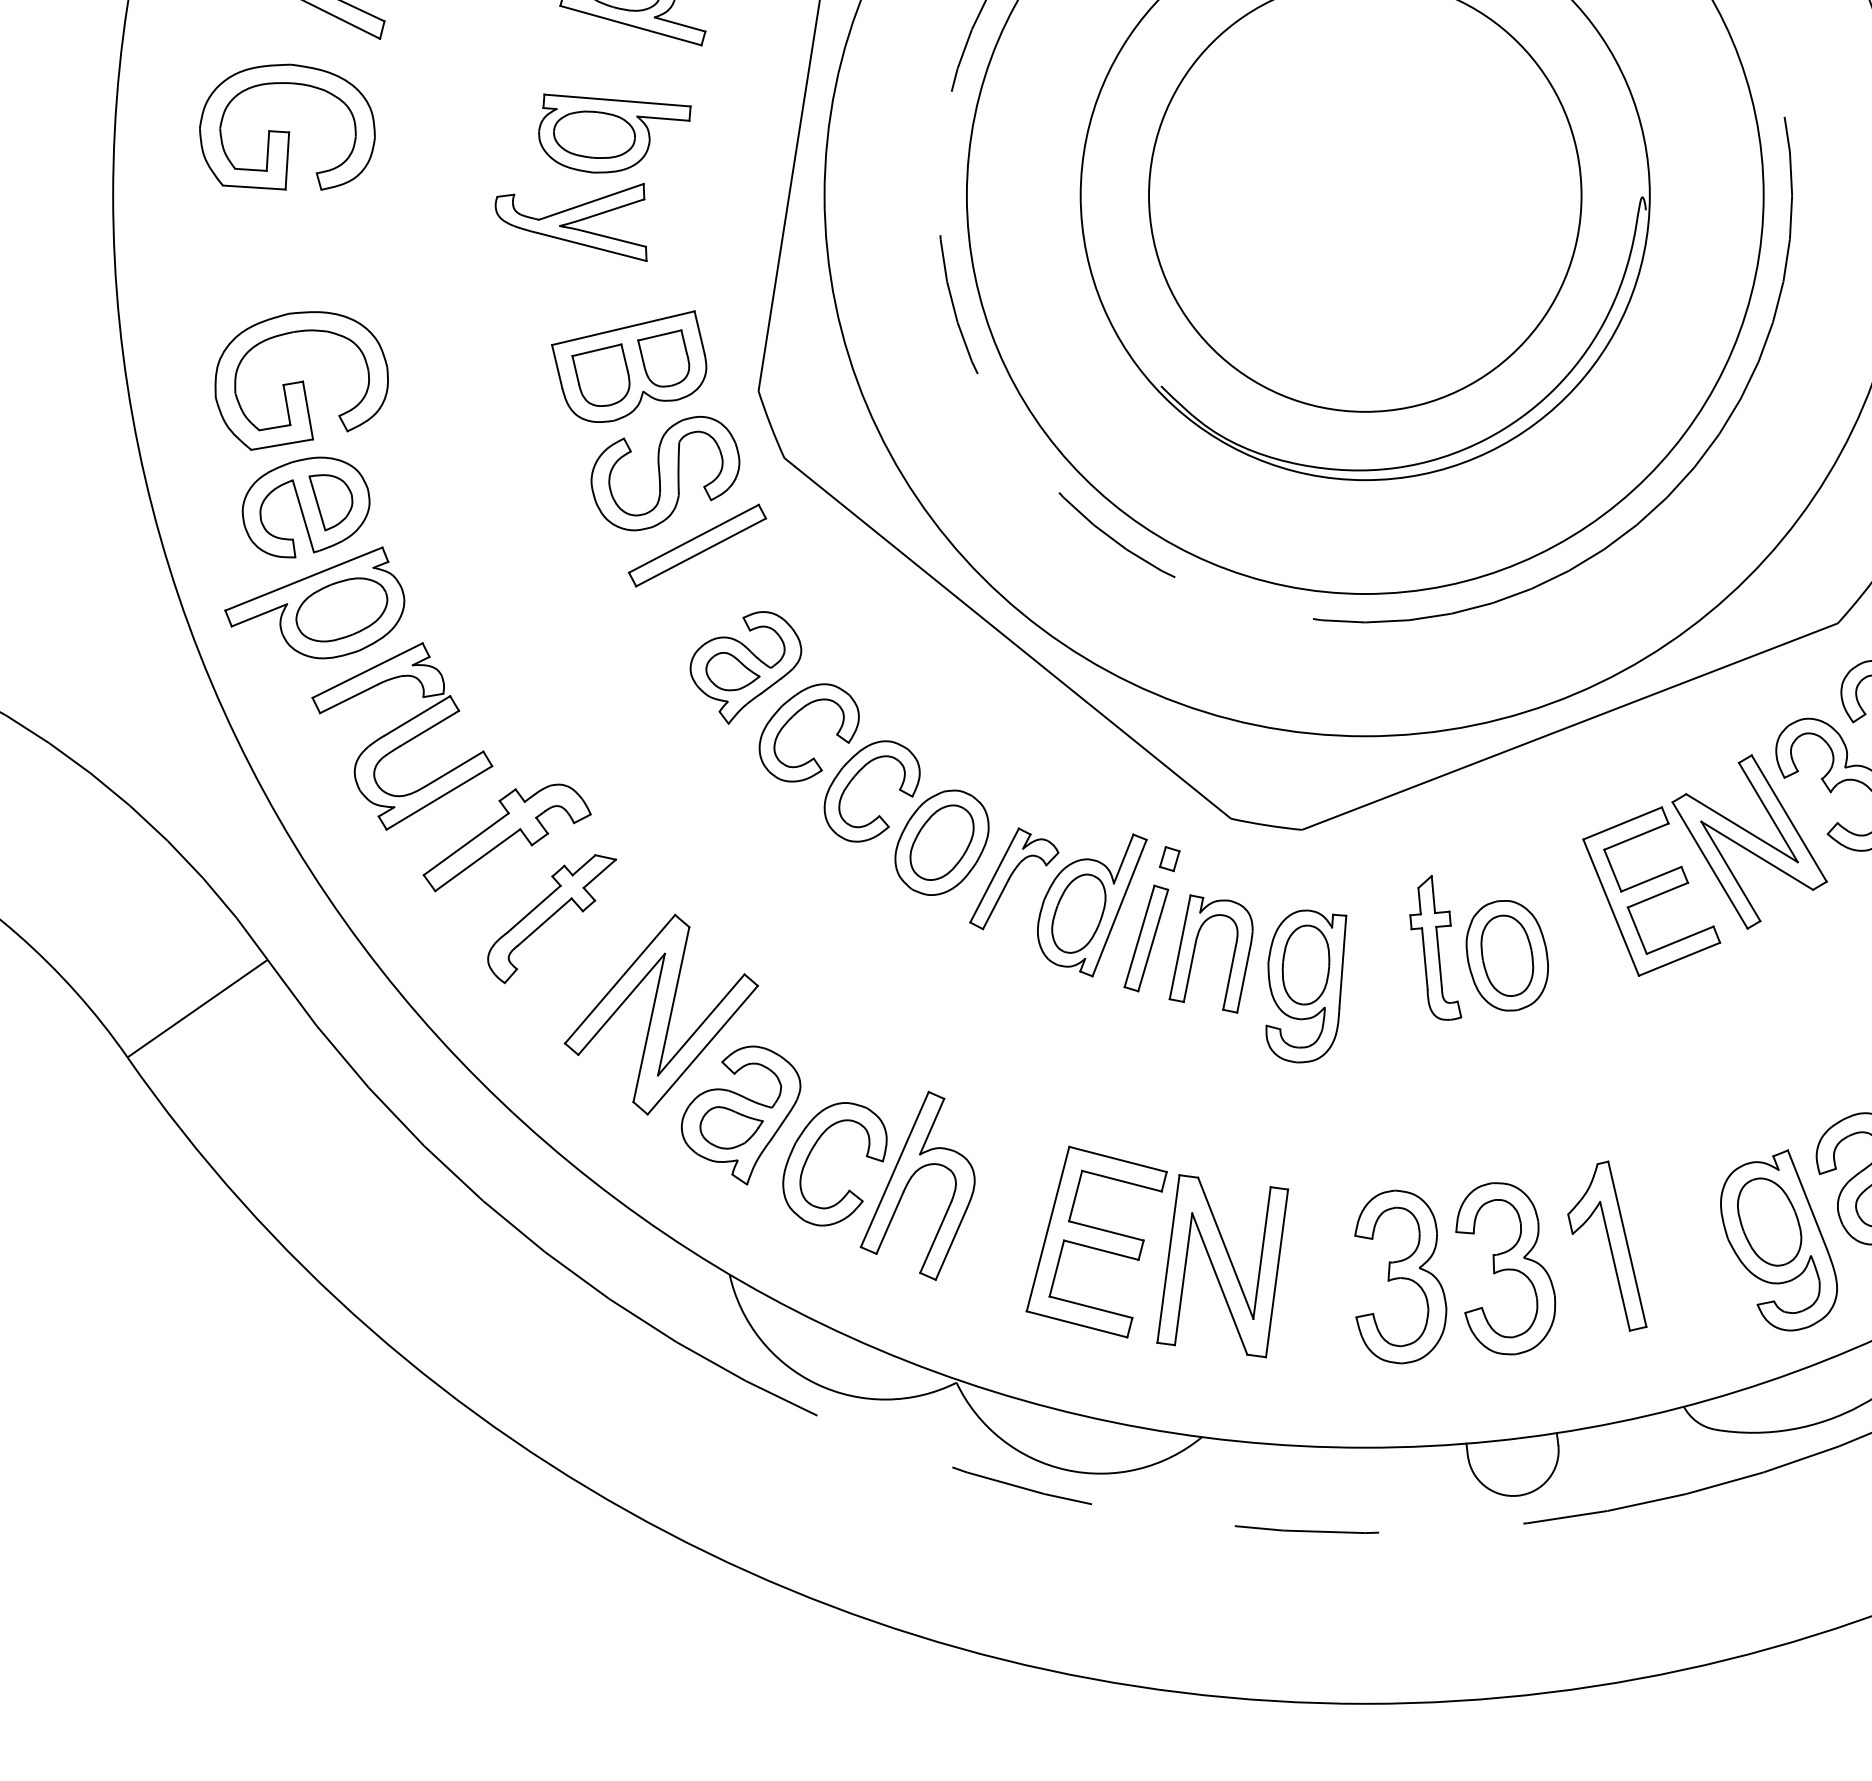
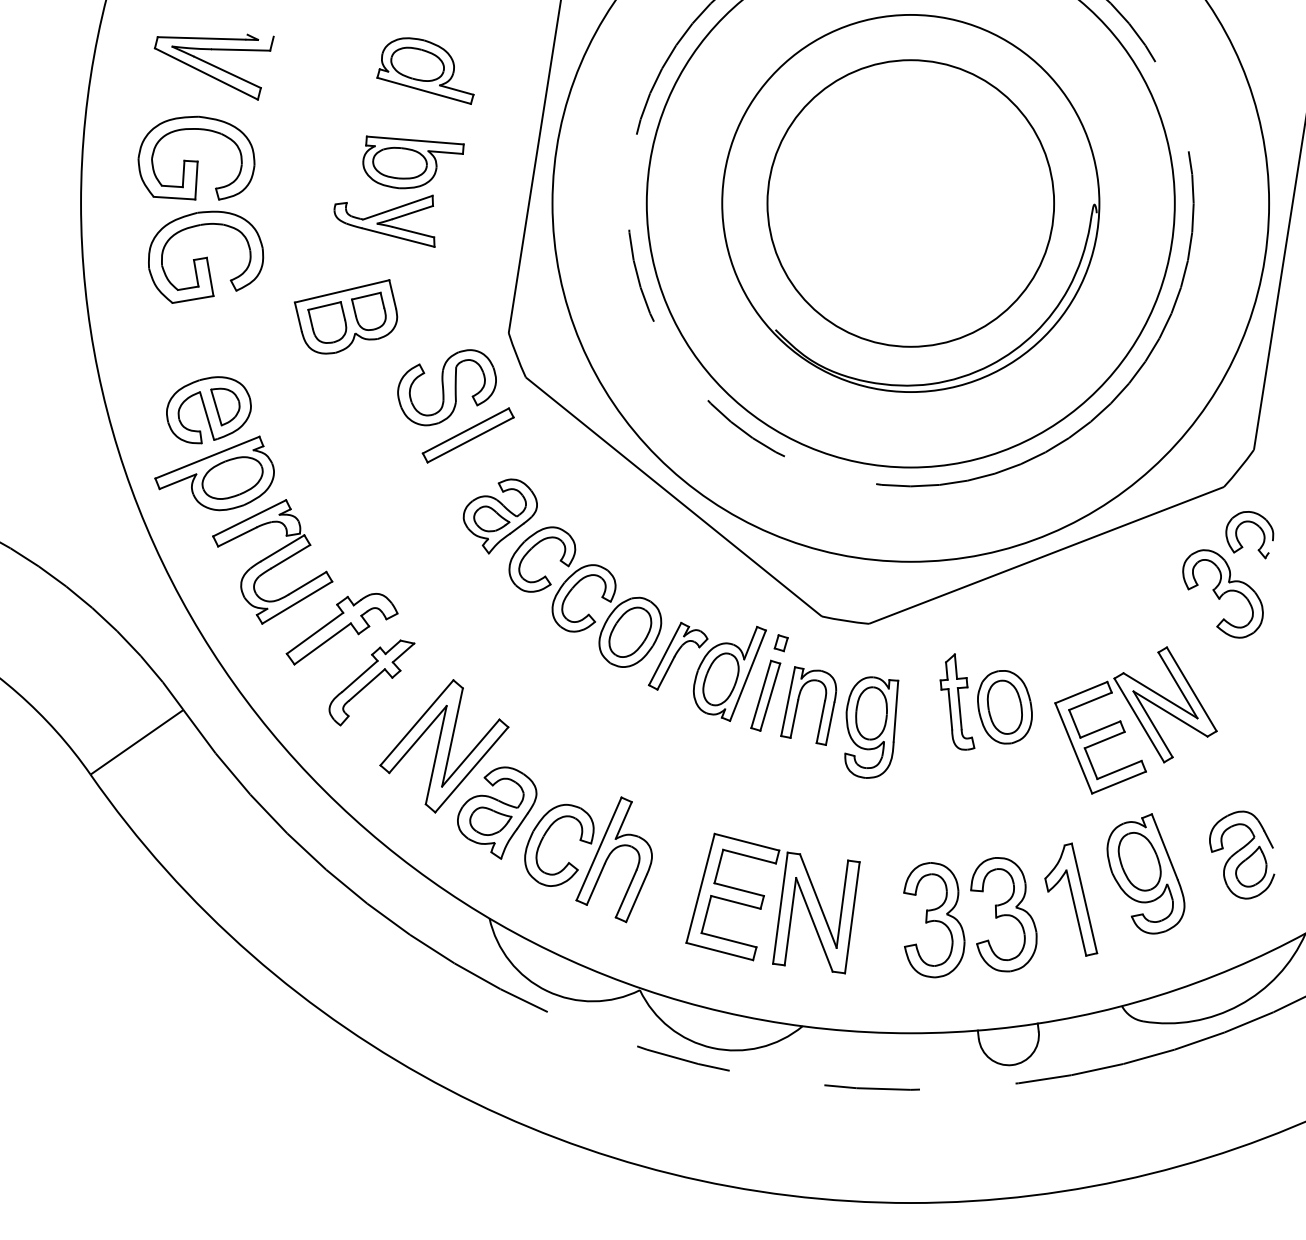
part: (628, 366) -> (345, 316), moved
part: (302, 379) -> (206, 256), moved
part: (1704, 865) -> (1135, 720), moved
part: (1778, 1239) -> (1145, 873), moved

